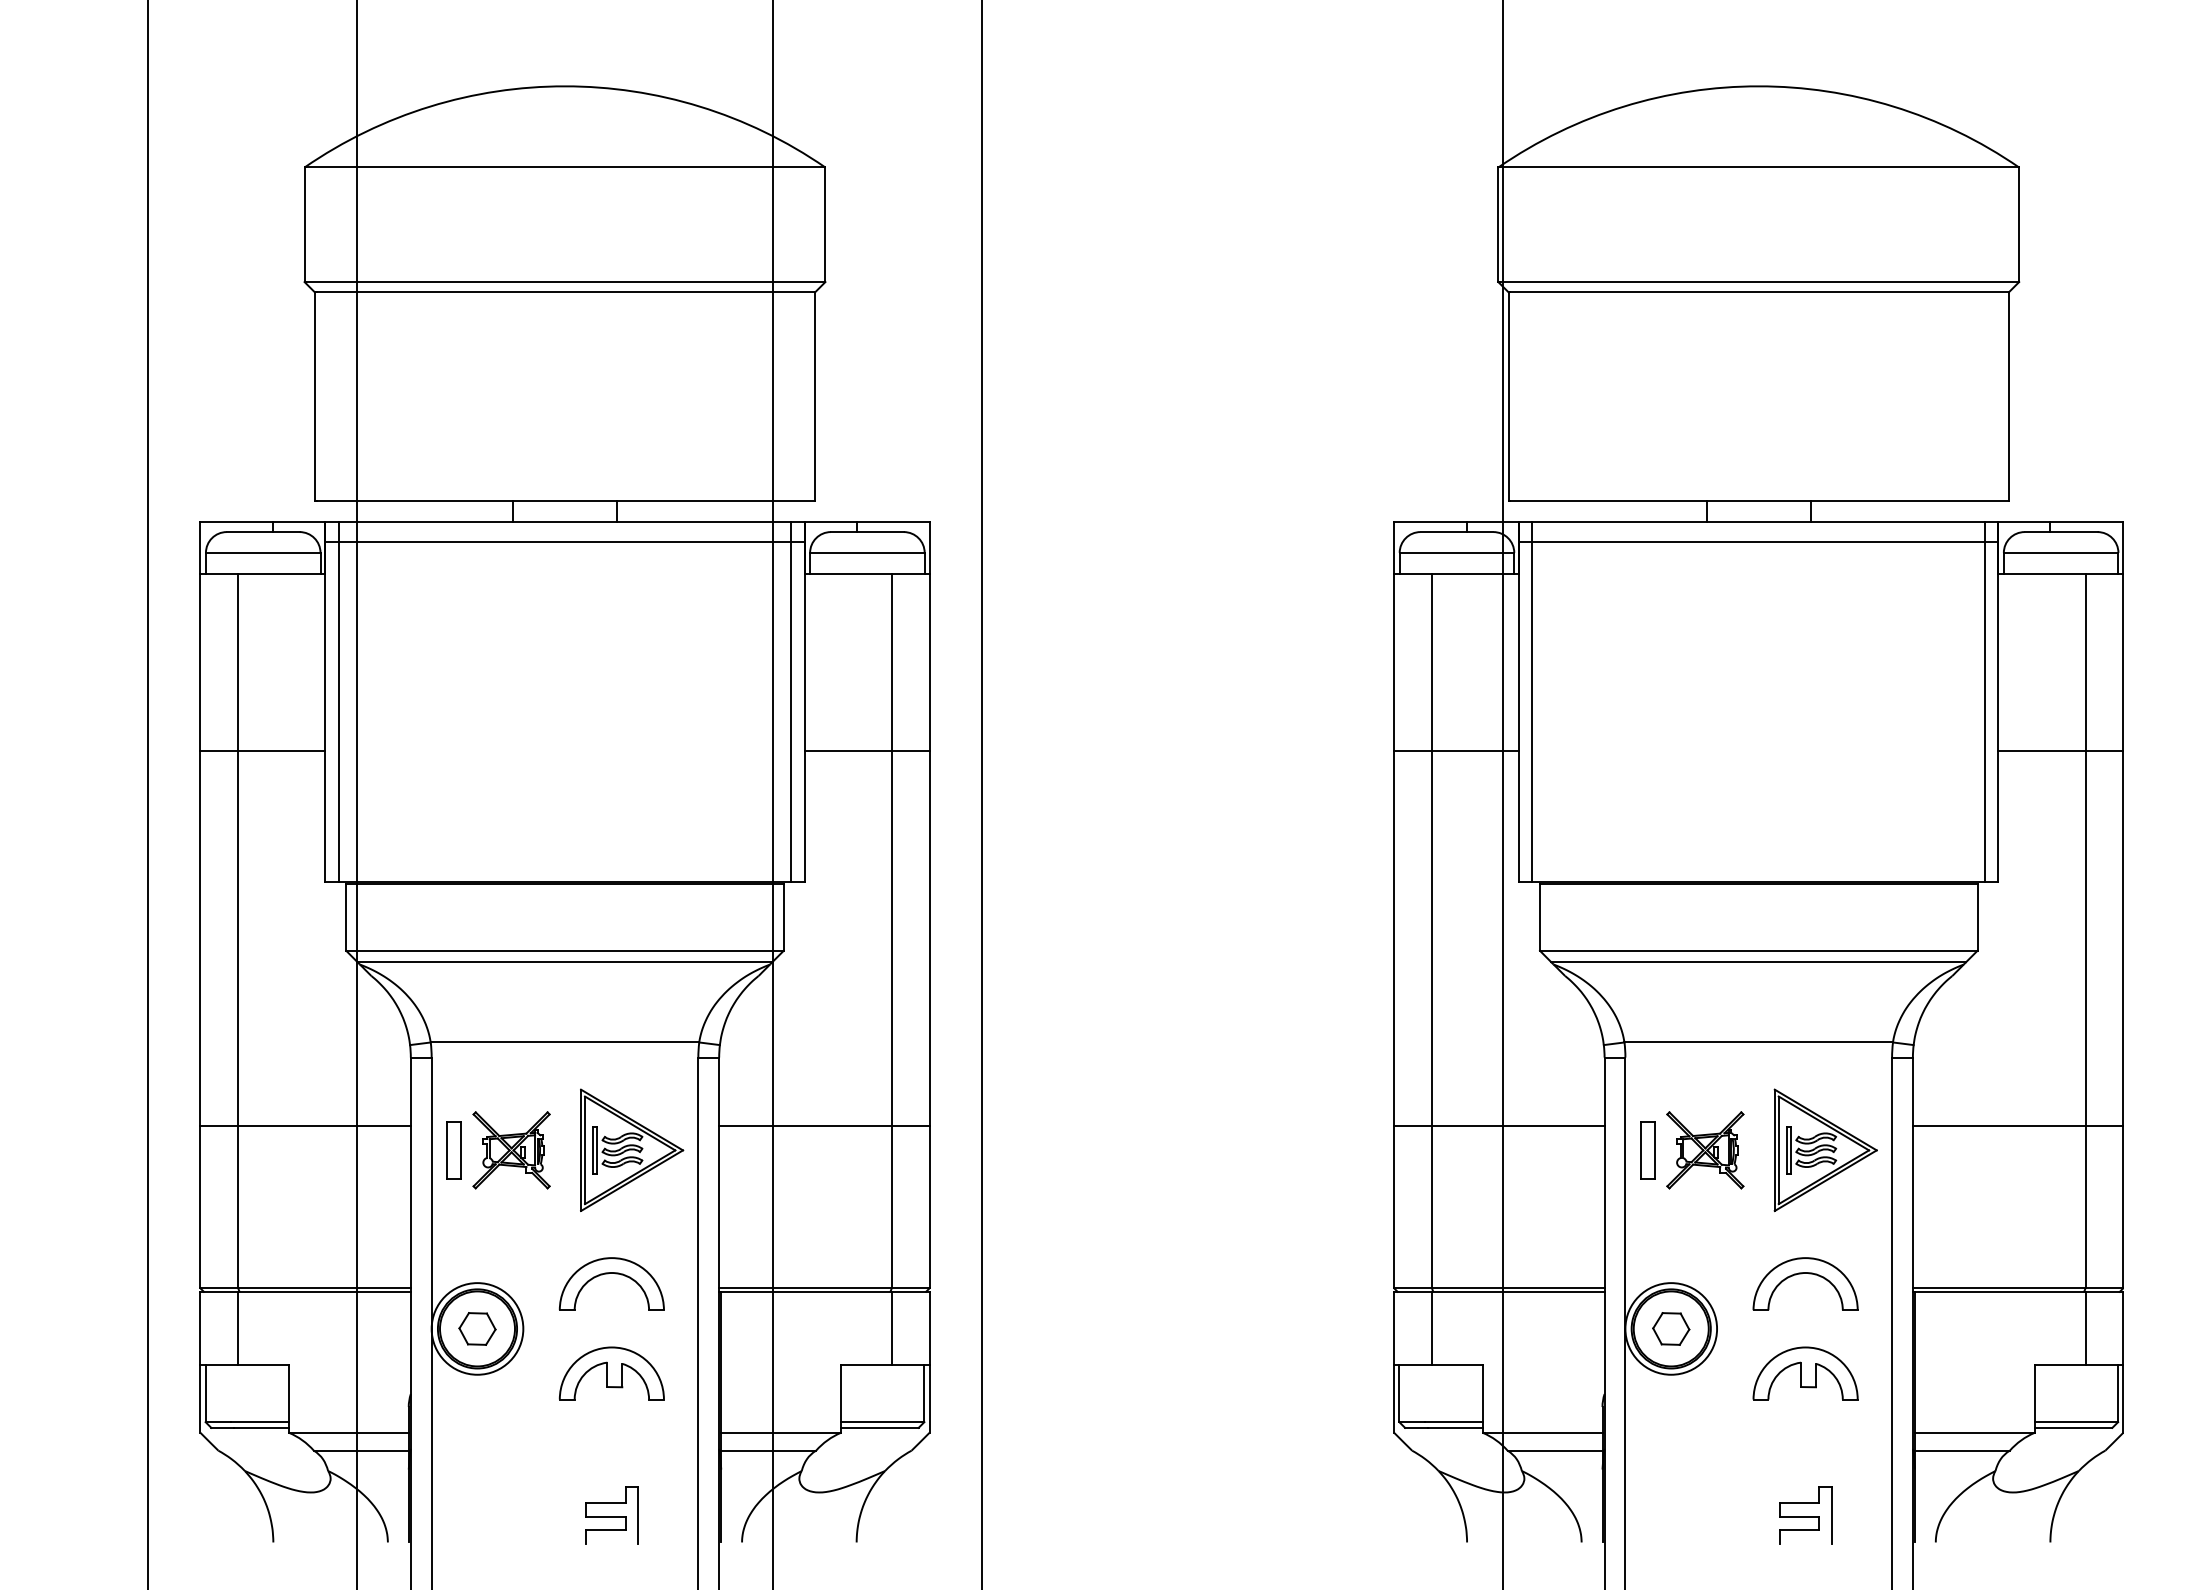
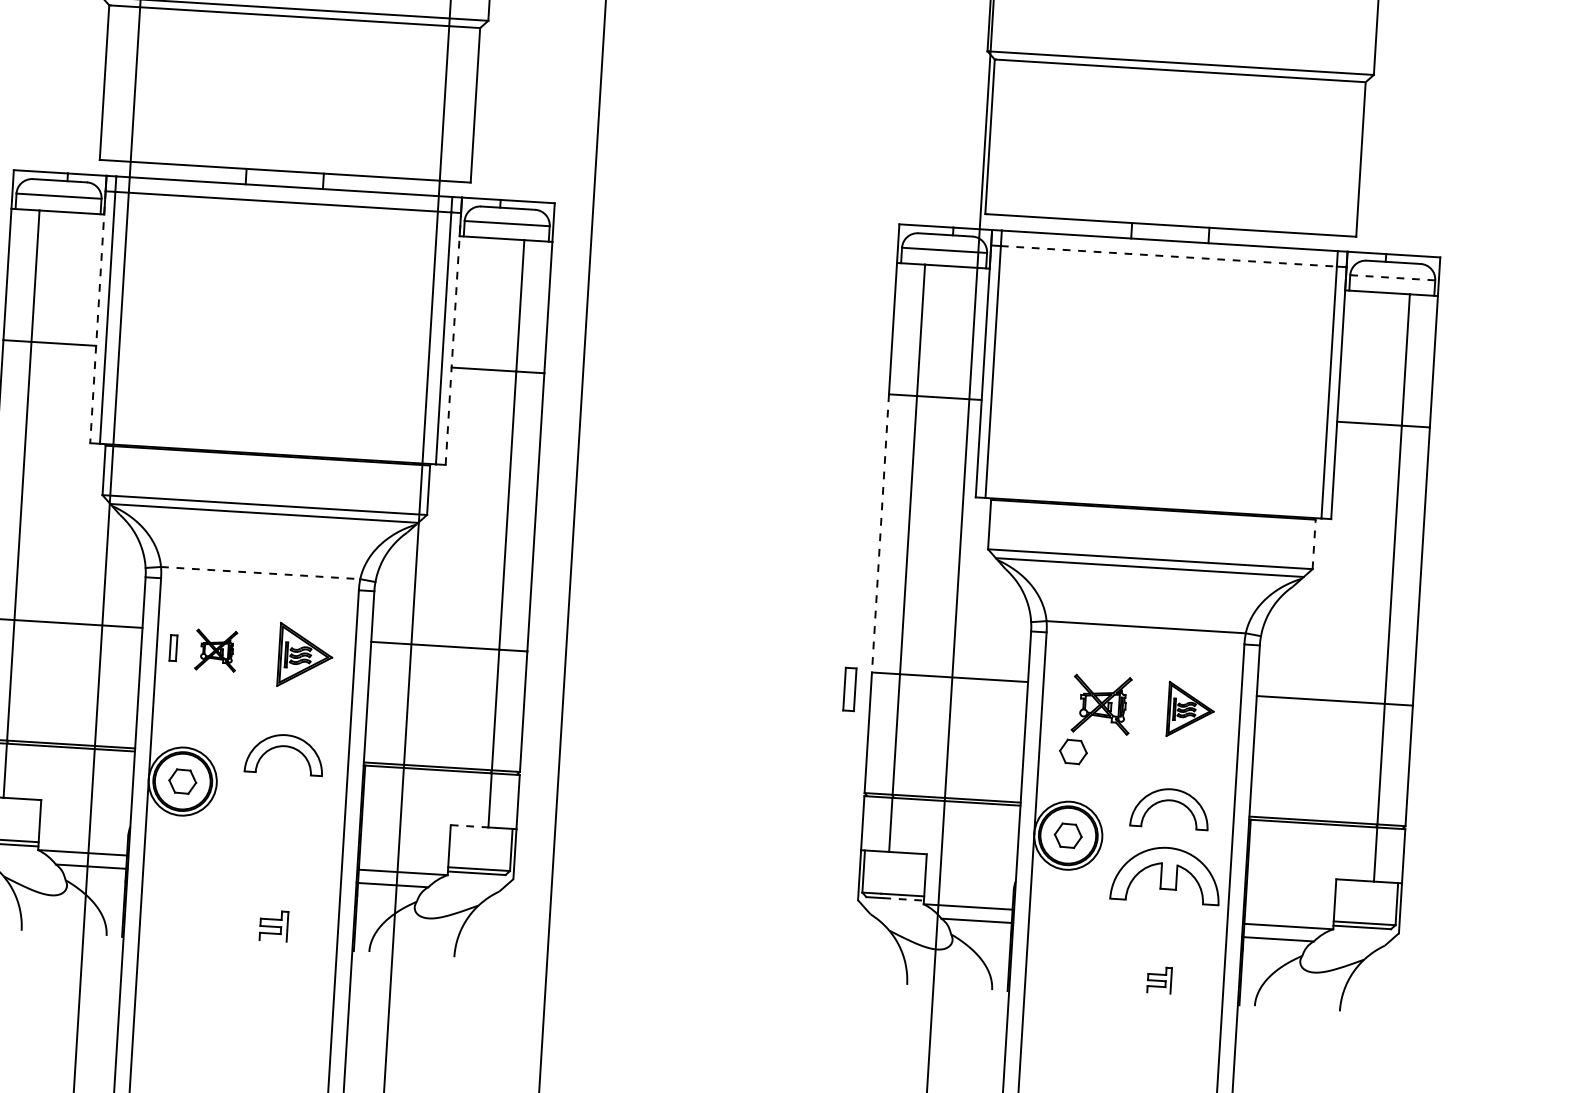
line: (1759, 542) -> (1169, 256), solid -> dashed
line: (2060, 552) -> (1392, 277), solid -> dashed
line: (325, 712) -> (97, 317), solid -> dashed
line: (804, 712) -> (453, 339), solid -> dashed
line: (1977, 916) -> (1314, 543), solid -> dashed
line: (1394, 938) -> (880, 533), solid -> dashed
line: (565, 1042) -> (261, 573), solid -> dashed
part: (632, 1149) -> (305, 655), size x0.7
part: (453, 1150) -> (173, 648), size x0.6
part: (511, 1150) -> (216, 650), size x0.7
part: (1647, 1150) -> (849, 689), moved
part: (1825, 1150) -> (1190, 710), size x0.6
part: (1671, 1215) -> (1073, 751), added
line: (866, 1365) -> (469, 826), solid -> dashed
part: (611, 1373) -> (280, 820), removed
part: (1805, 1373) -> (1165, 874), size x1.4
line: (1455, 1427) -> (903, 899), solid -> dashed
part: (611, 1515) -> (273, 926), size x0.7
part: (1805, 1515) -> (1159, 980), size x0.6

